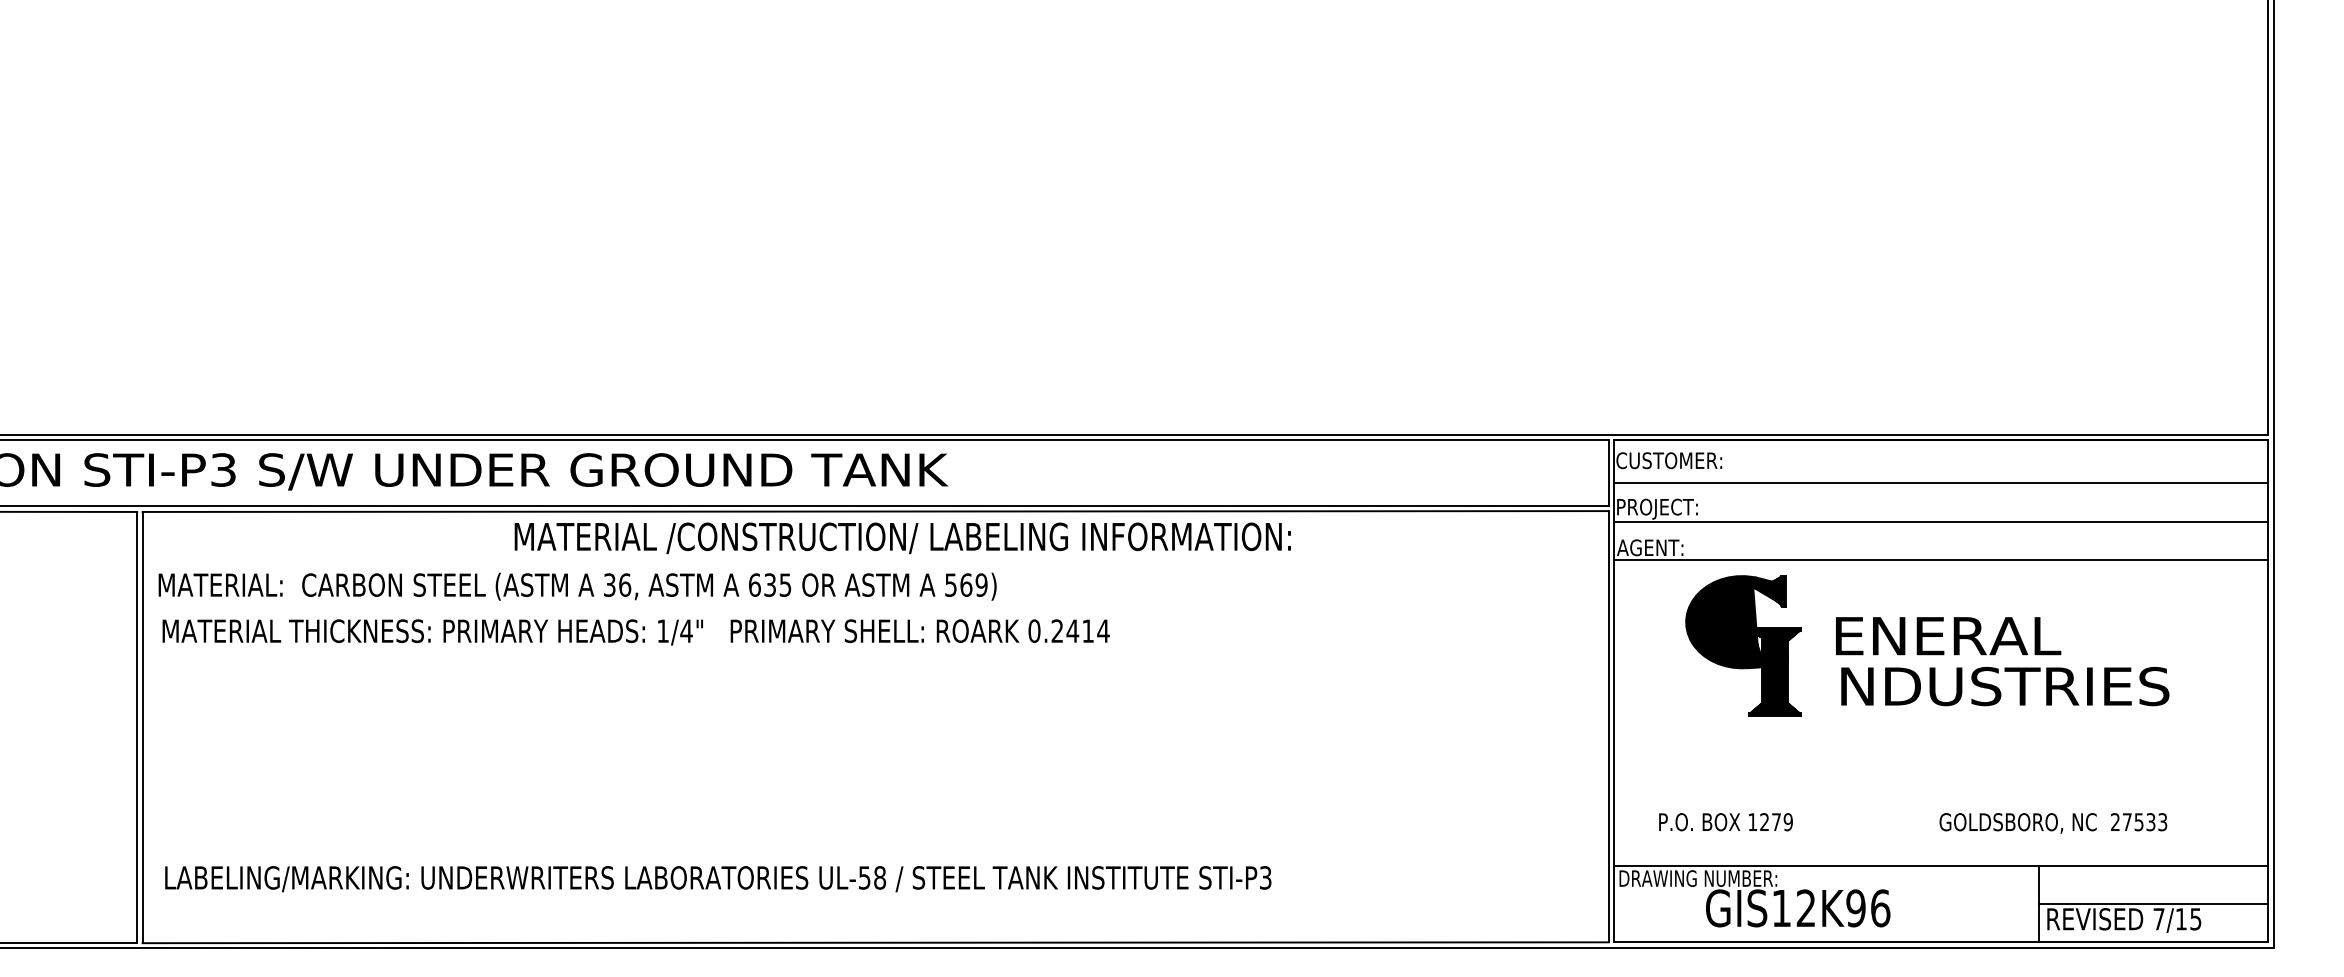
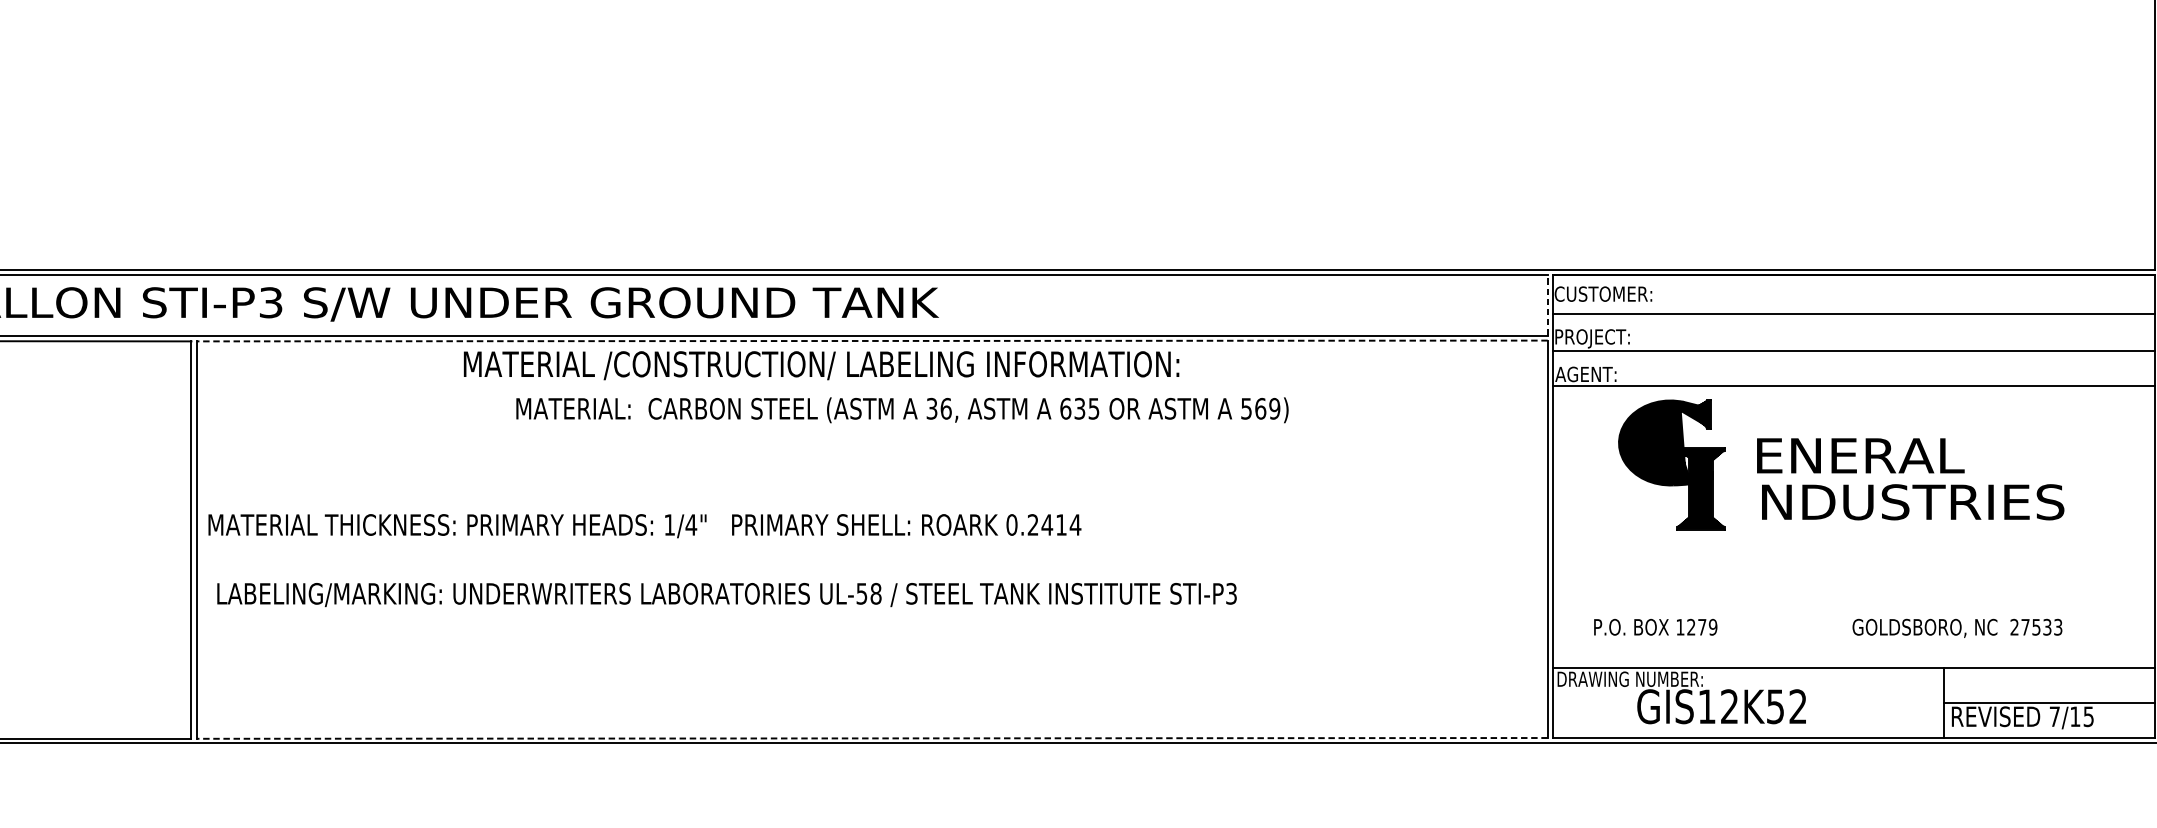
line: (1608, 472) -> (1547, 305), solid -> dashed
line: (875, 511) -> (871, 340), solid -> dashed
text: (902, 538) -> (821, 365), moved
text: (577, 586) -> (902, 410), moved
text: (635, 632) -> (644, 526), moved
text: (718, 879) -> (727, 595), moved
text: (1868, 908) -> (1787, 706), GIS12K96 -> GIS12K52
line: (875, 942) -> (871, 738), solid -> dashed

